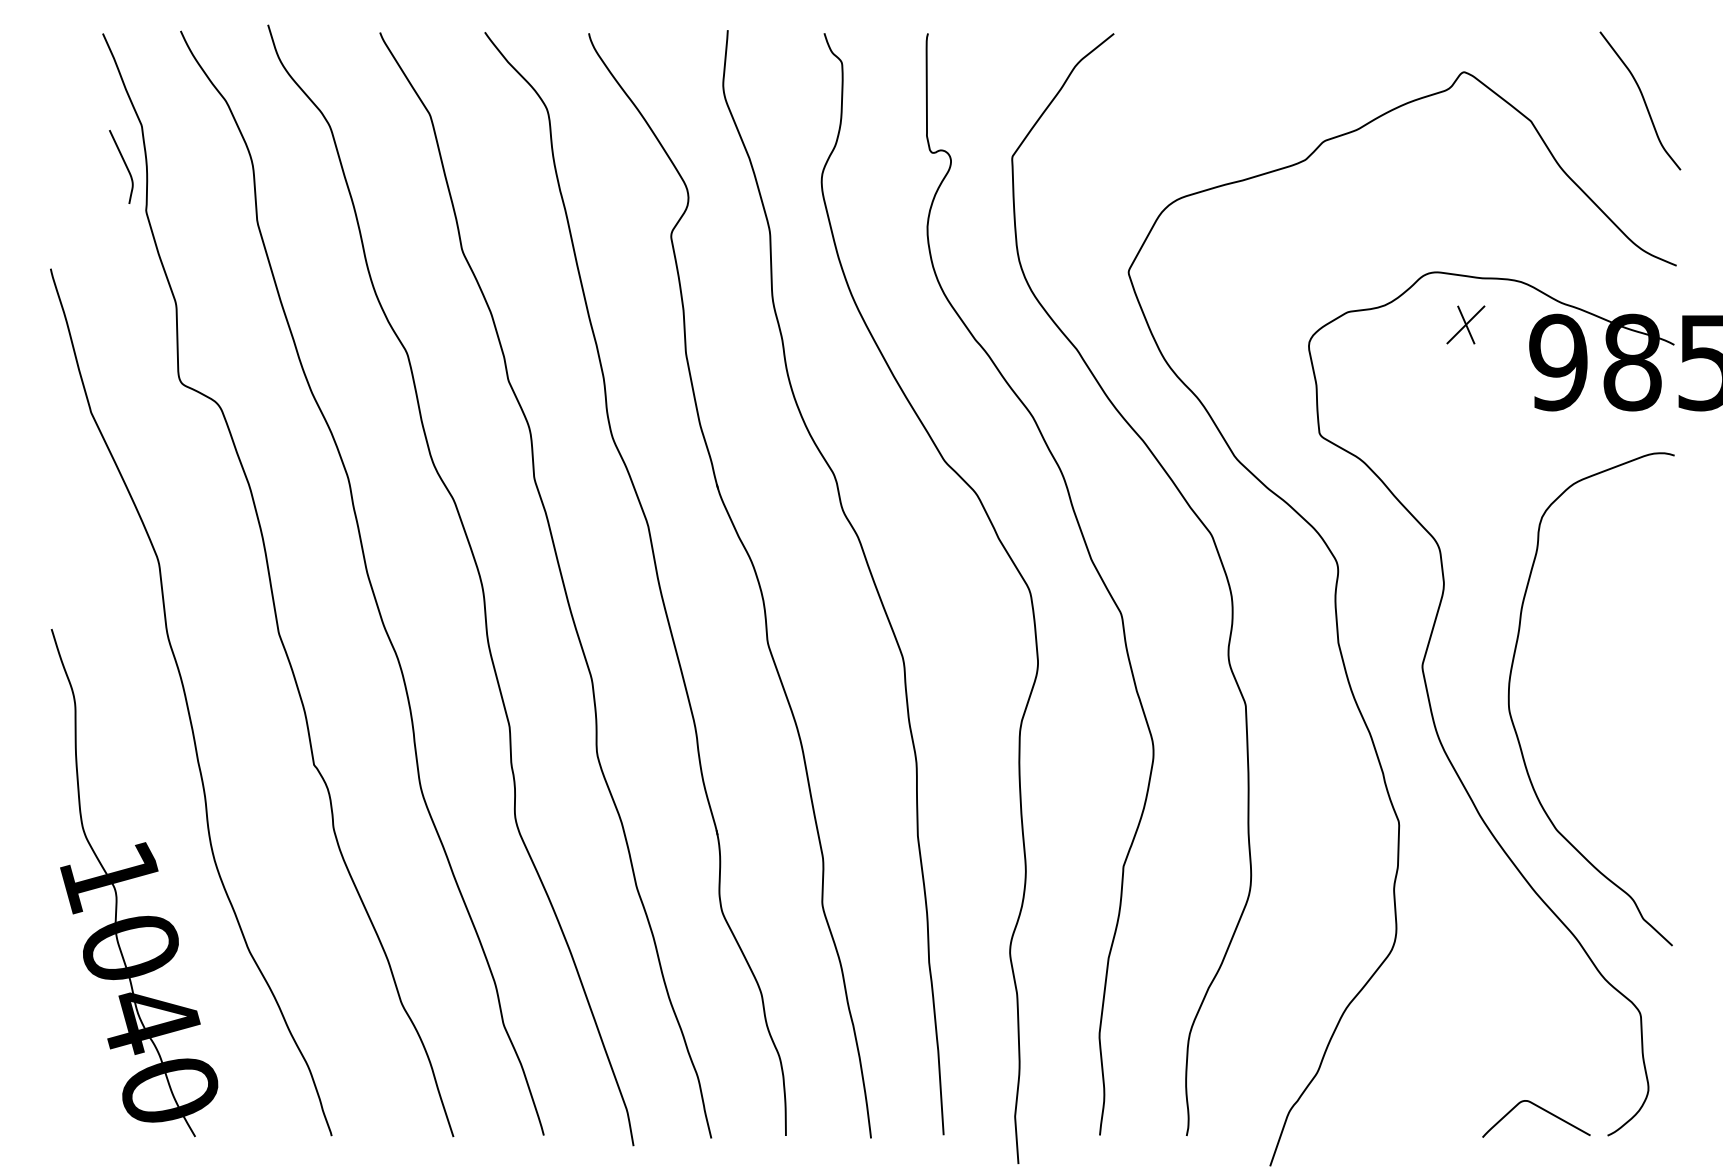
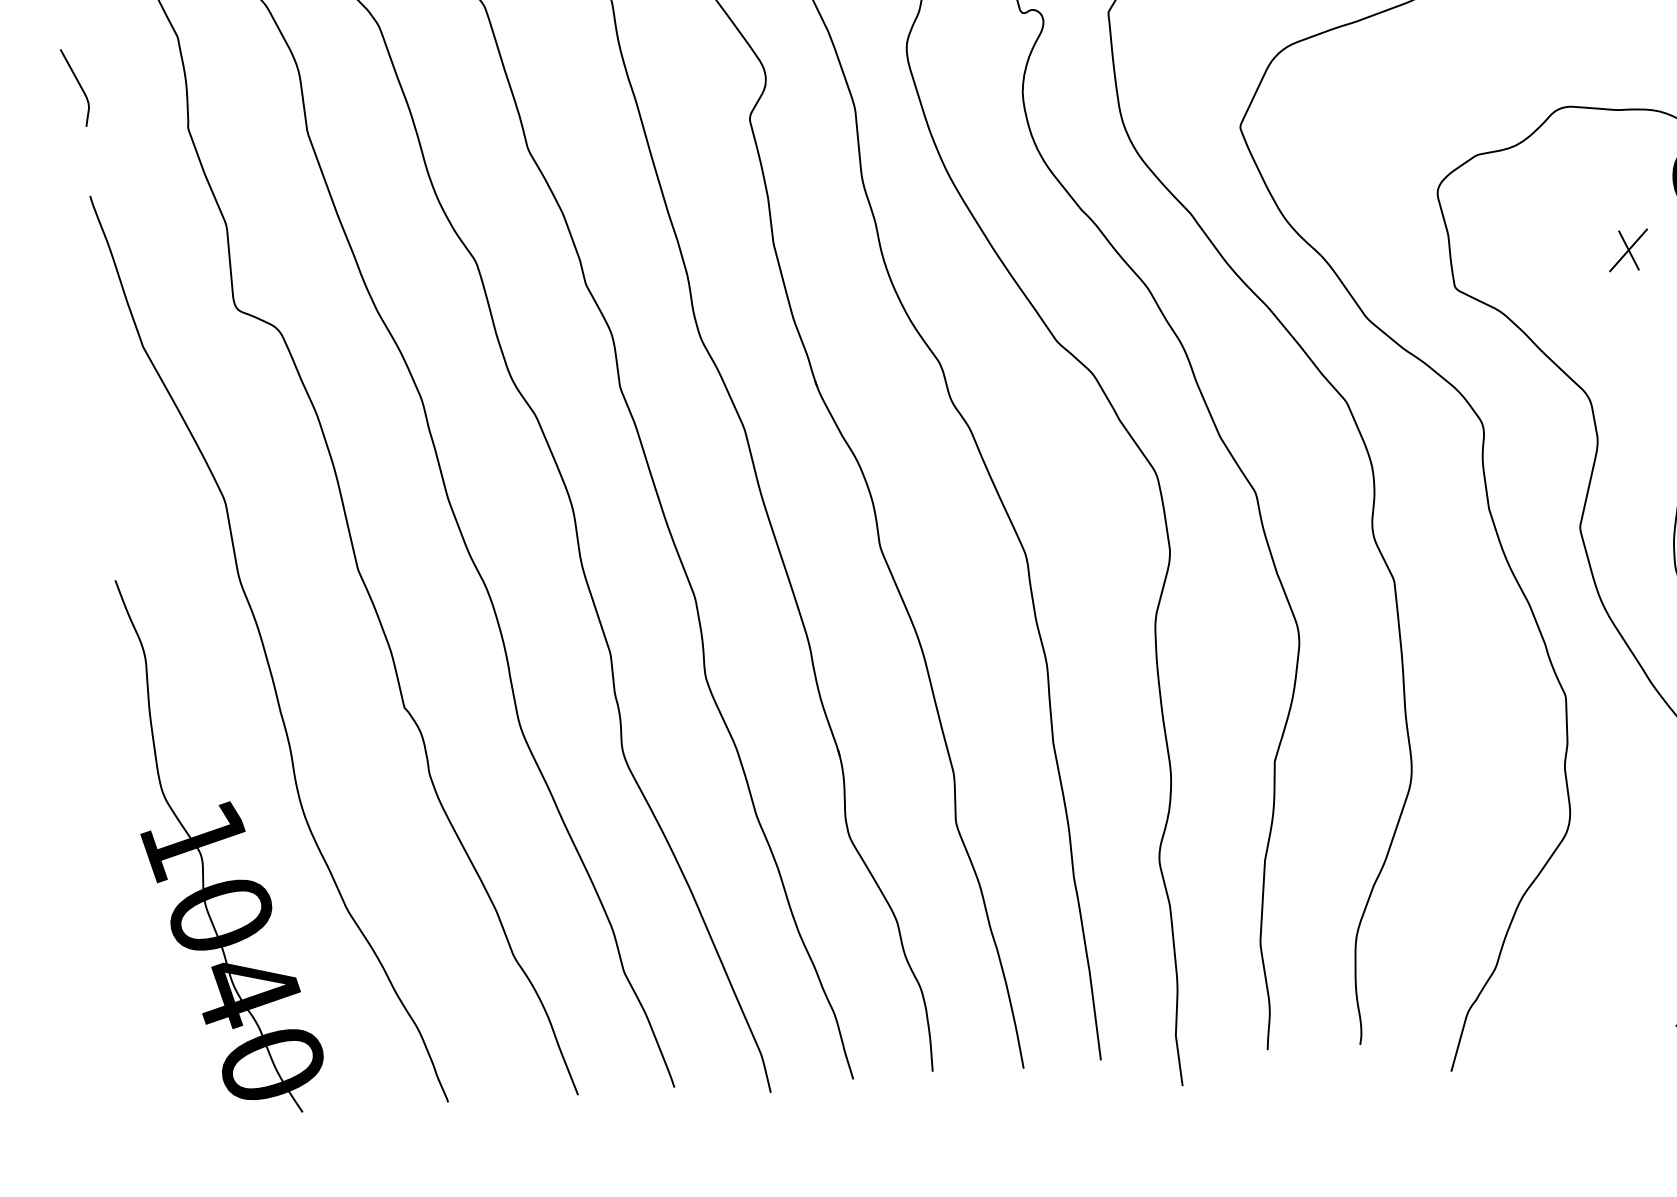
curve: (124, 164) -> (78, 85), moved
part: (1465, 324) -> (1628, 249), moved

